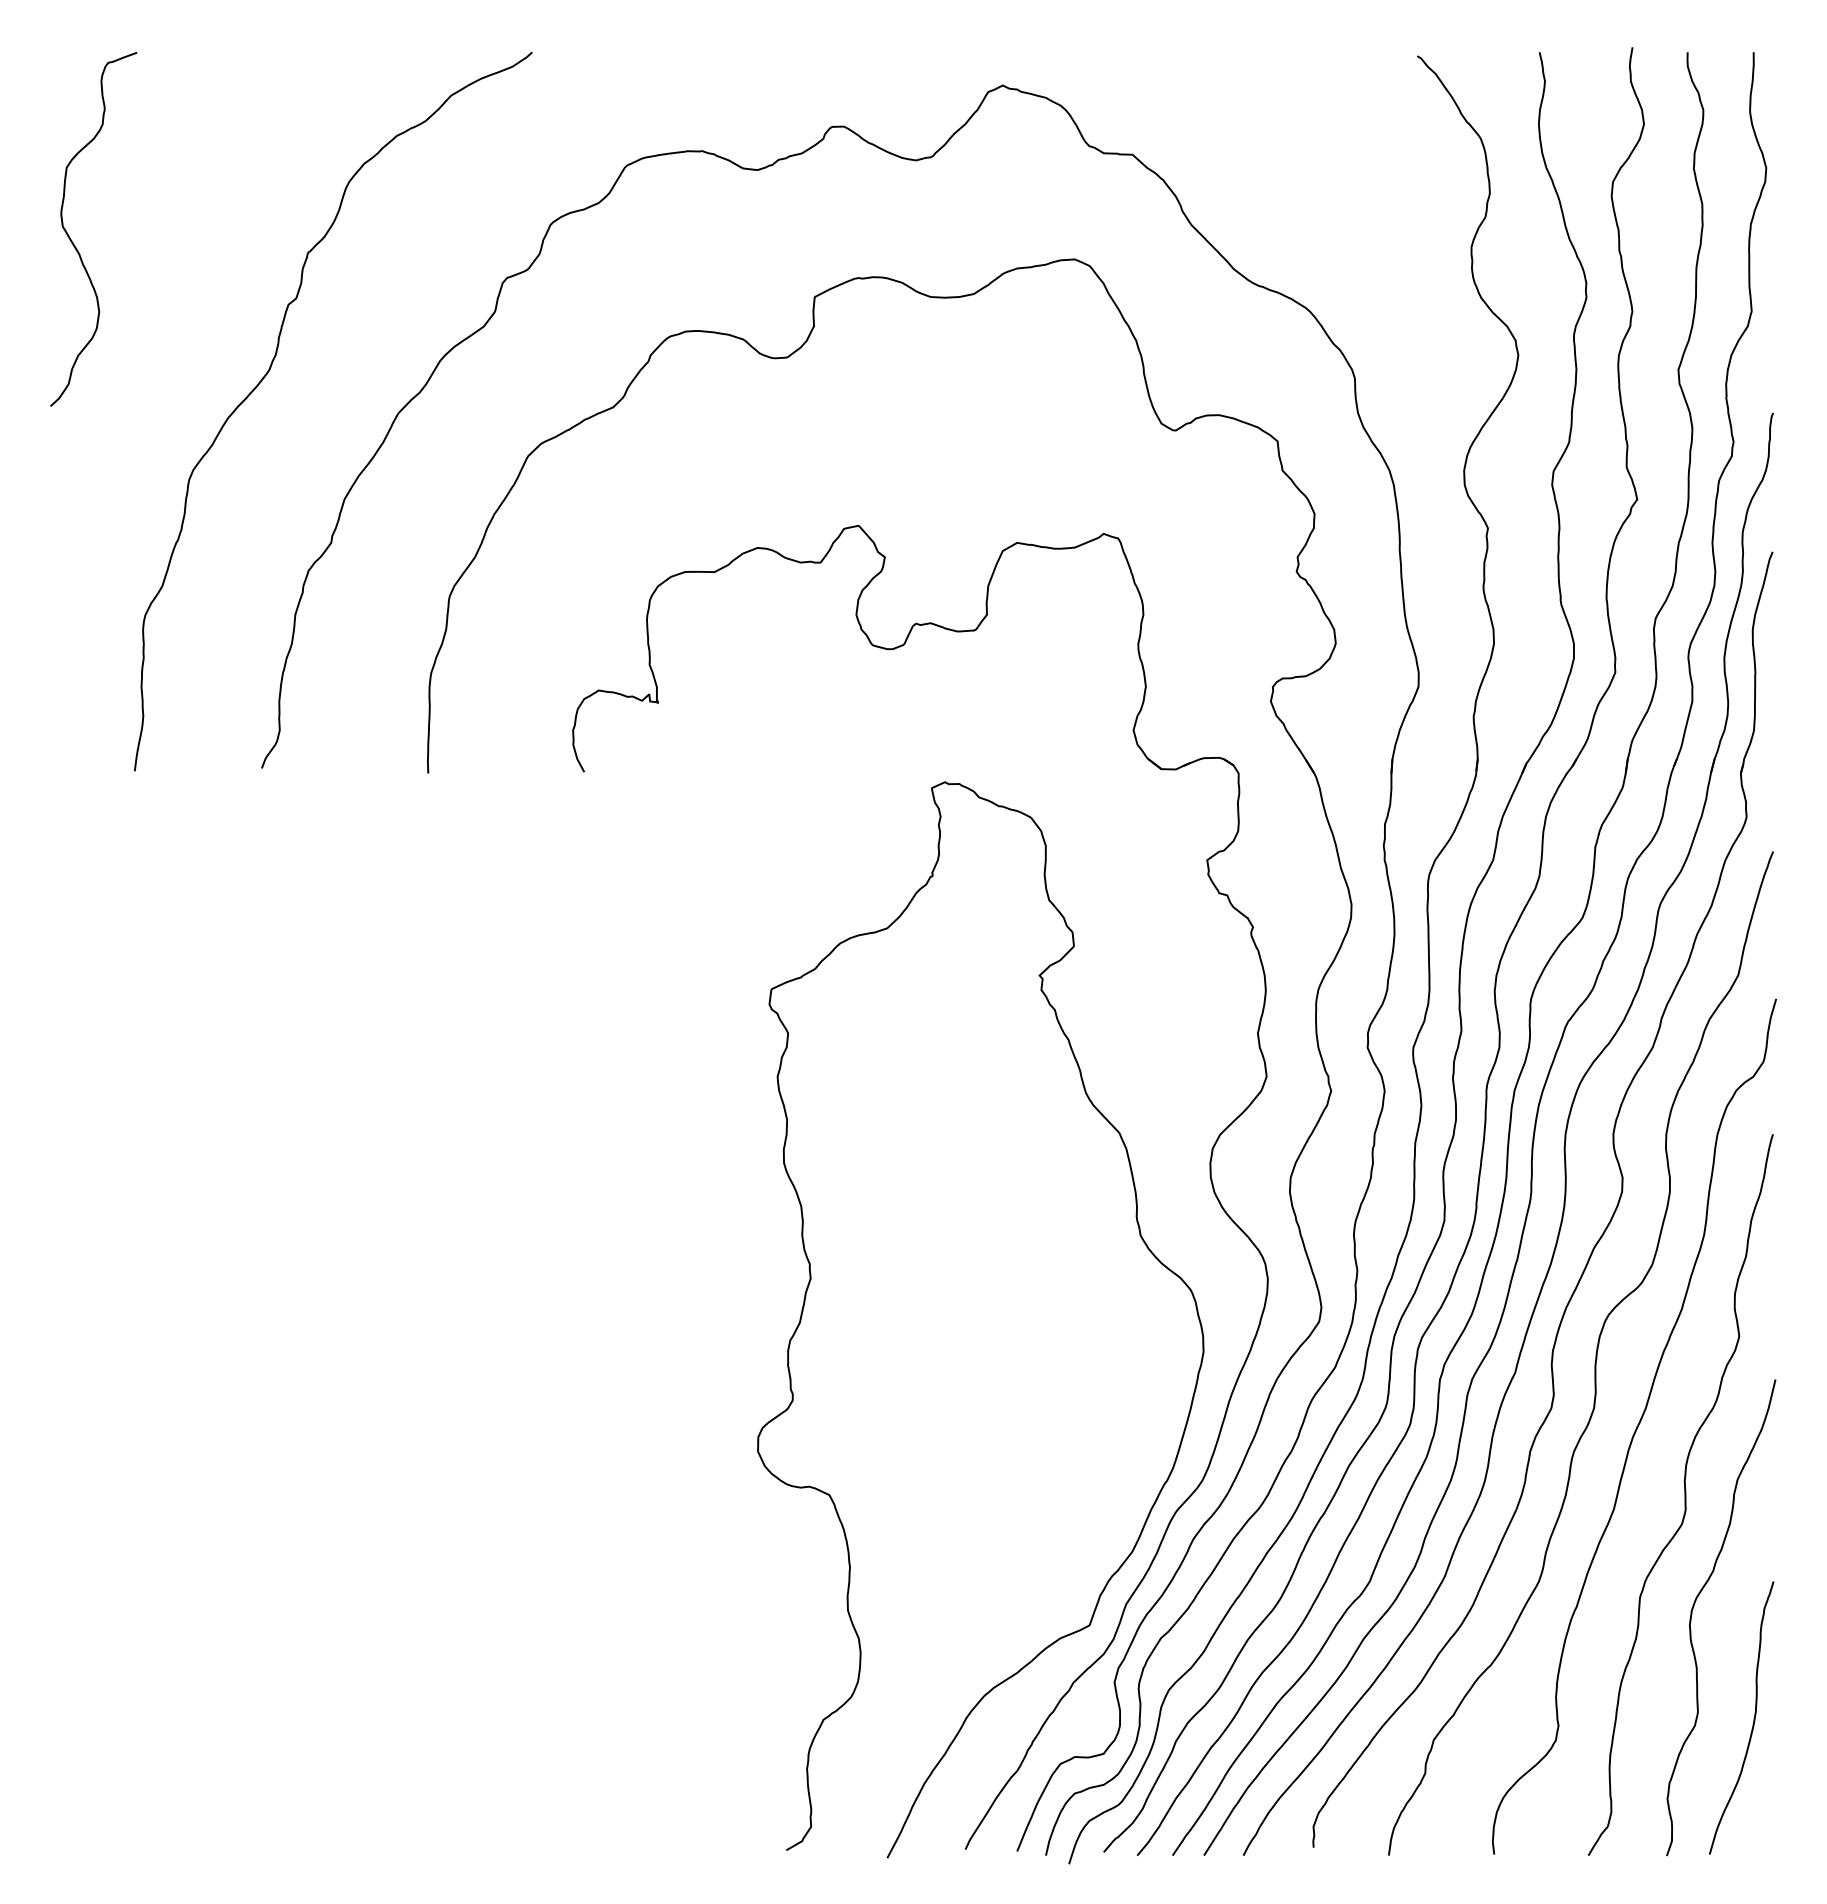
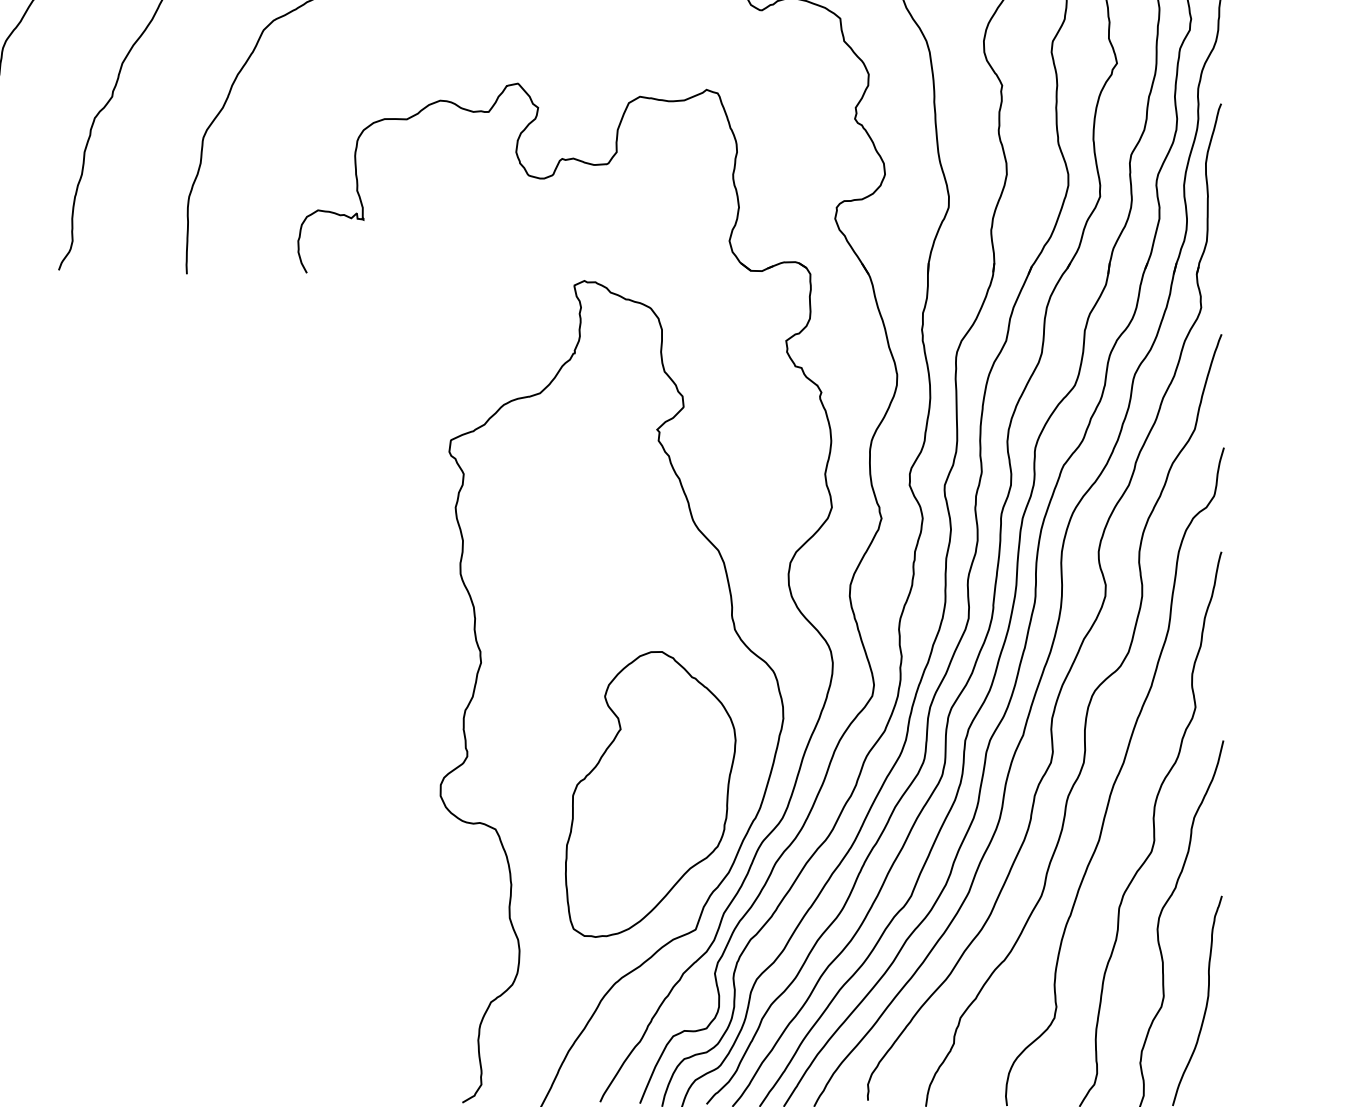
part: (1030, 1449) -> (650, 794), added

